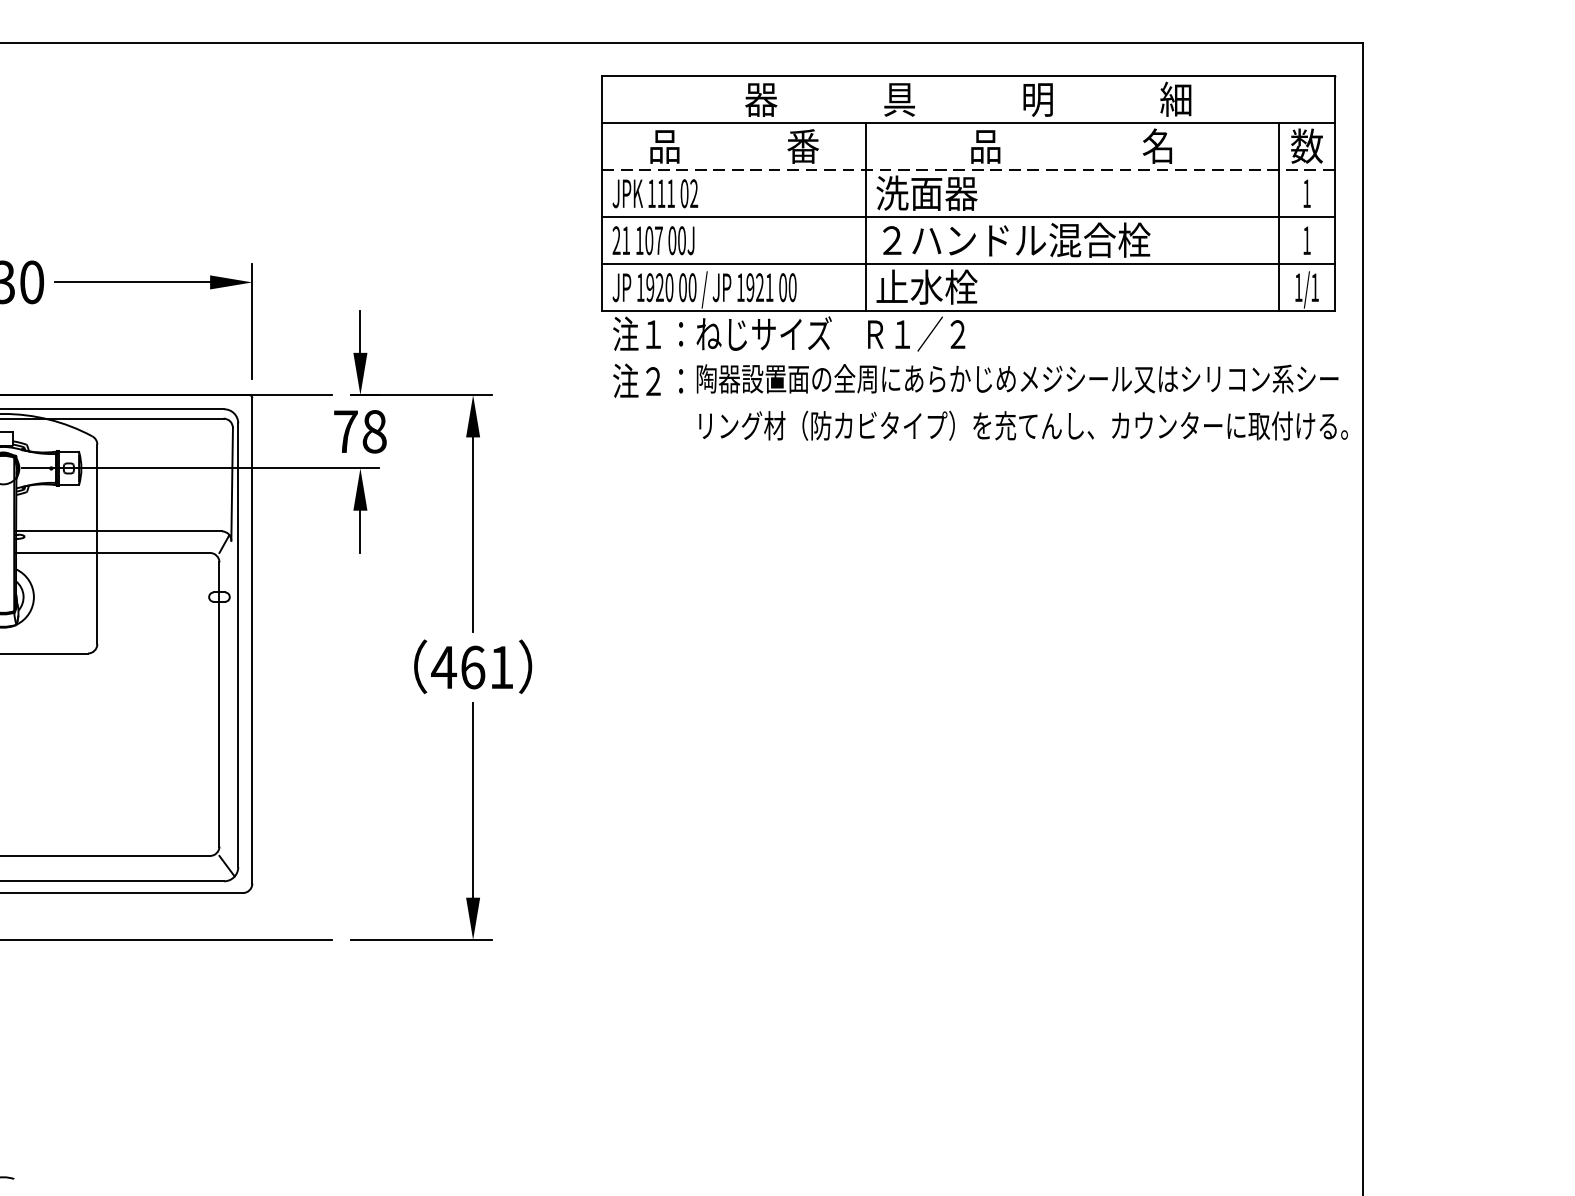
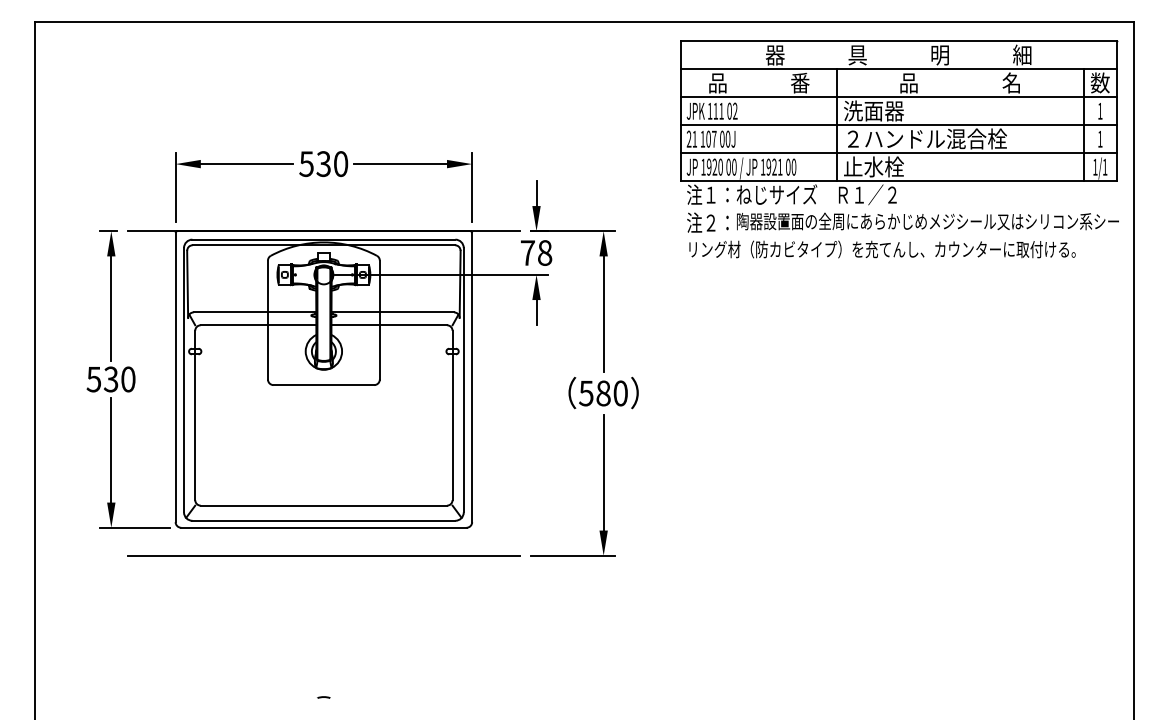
line: (969, 170) -> (899, 97), dashed -> solid
text: (1023, 425) -> (882, 249), moved
text: (471, 667) -> (602, 393), 461 -> 580

